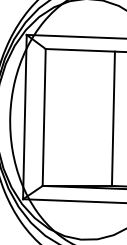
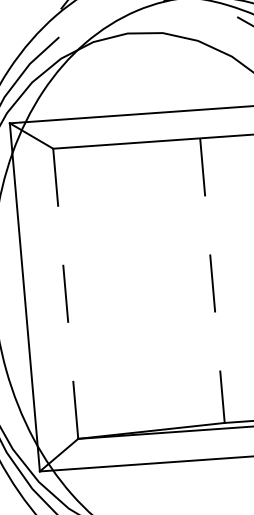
line: (44, 117) -> (66, 293), solid -> dashed
line: (113, 119) -> (212, 282), solid -> dashed

